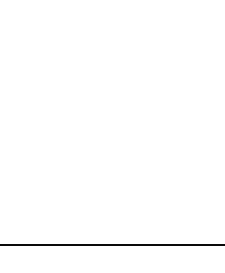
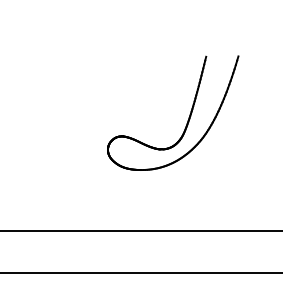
part: (164, 131) -> (188, 117), added

